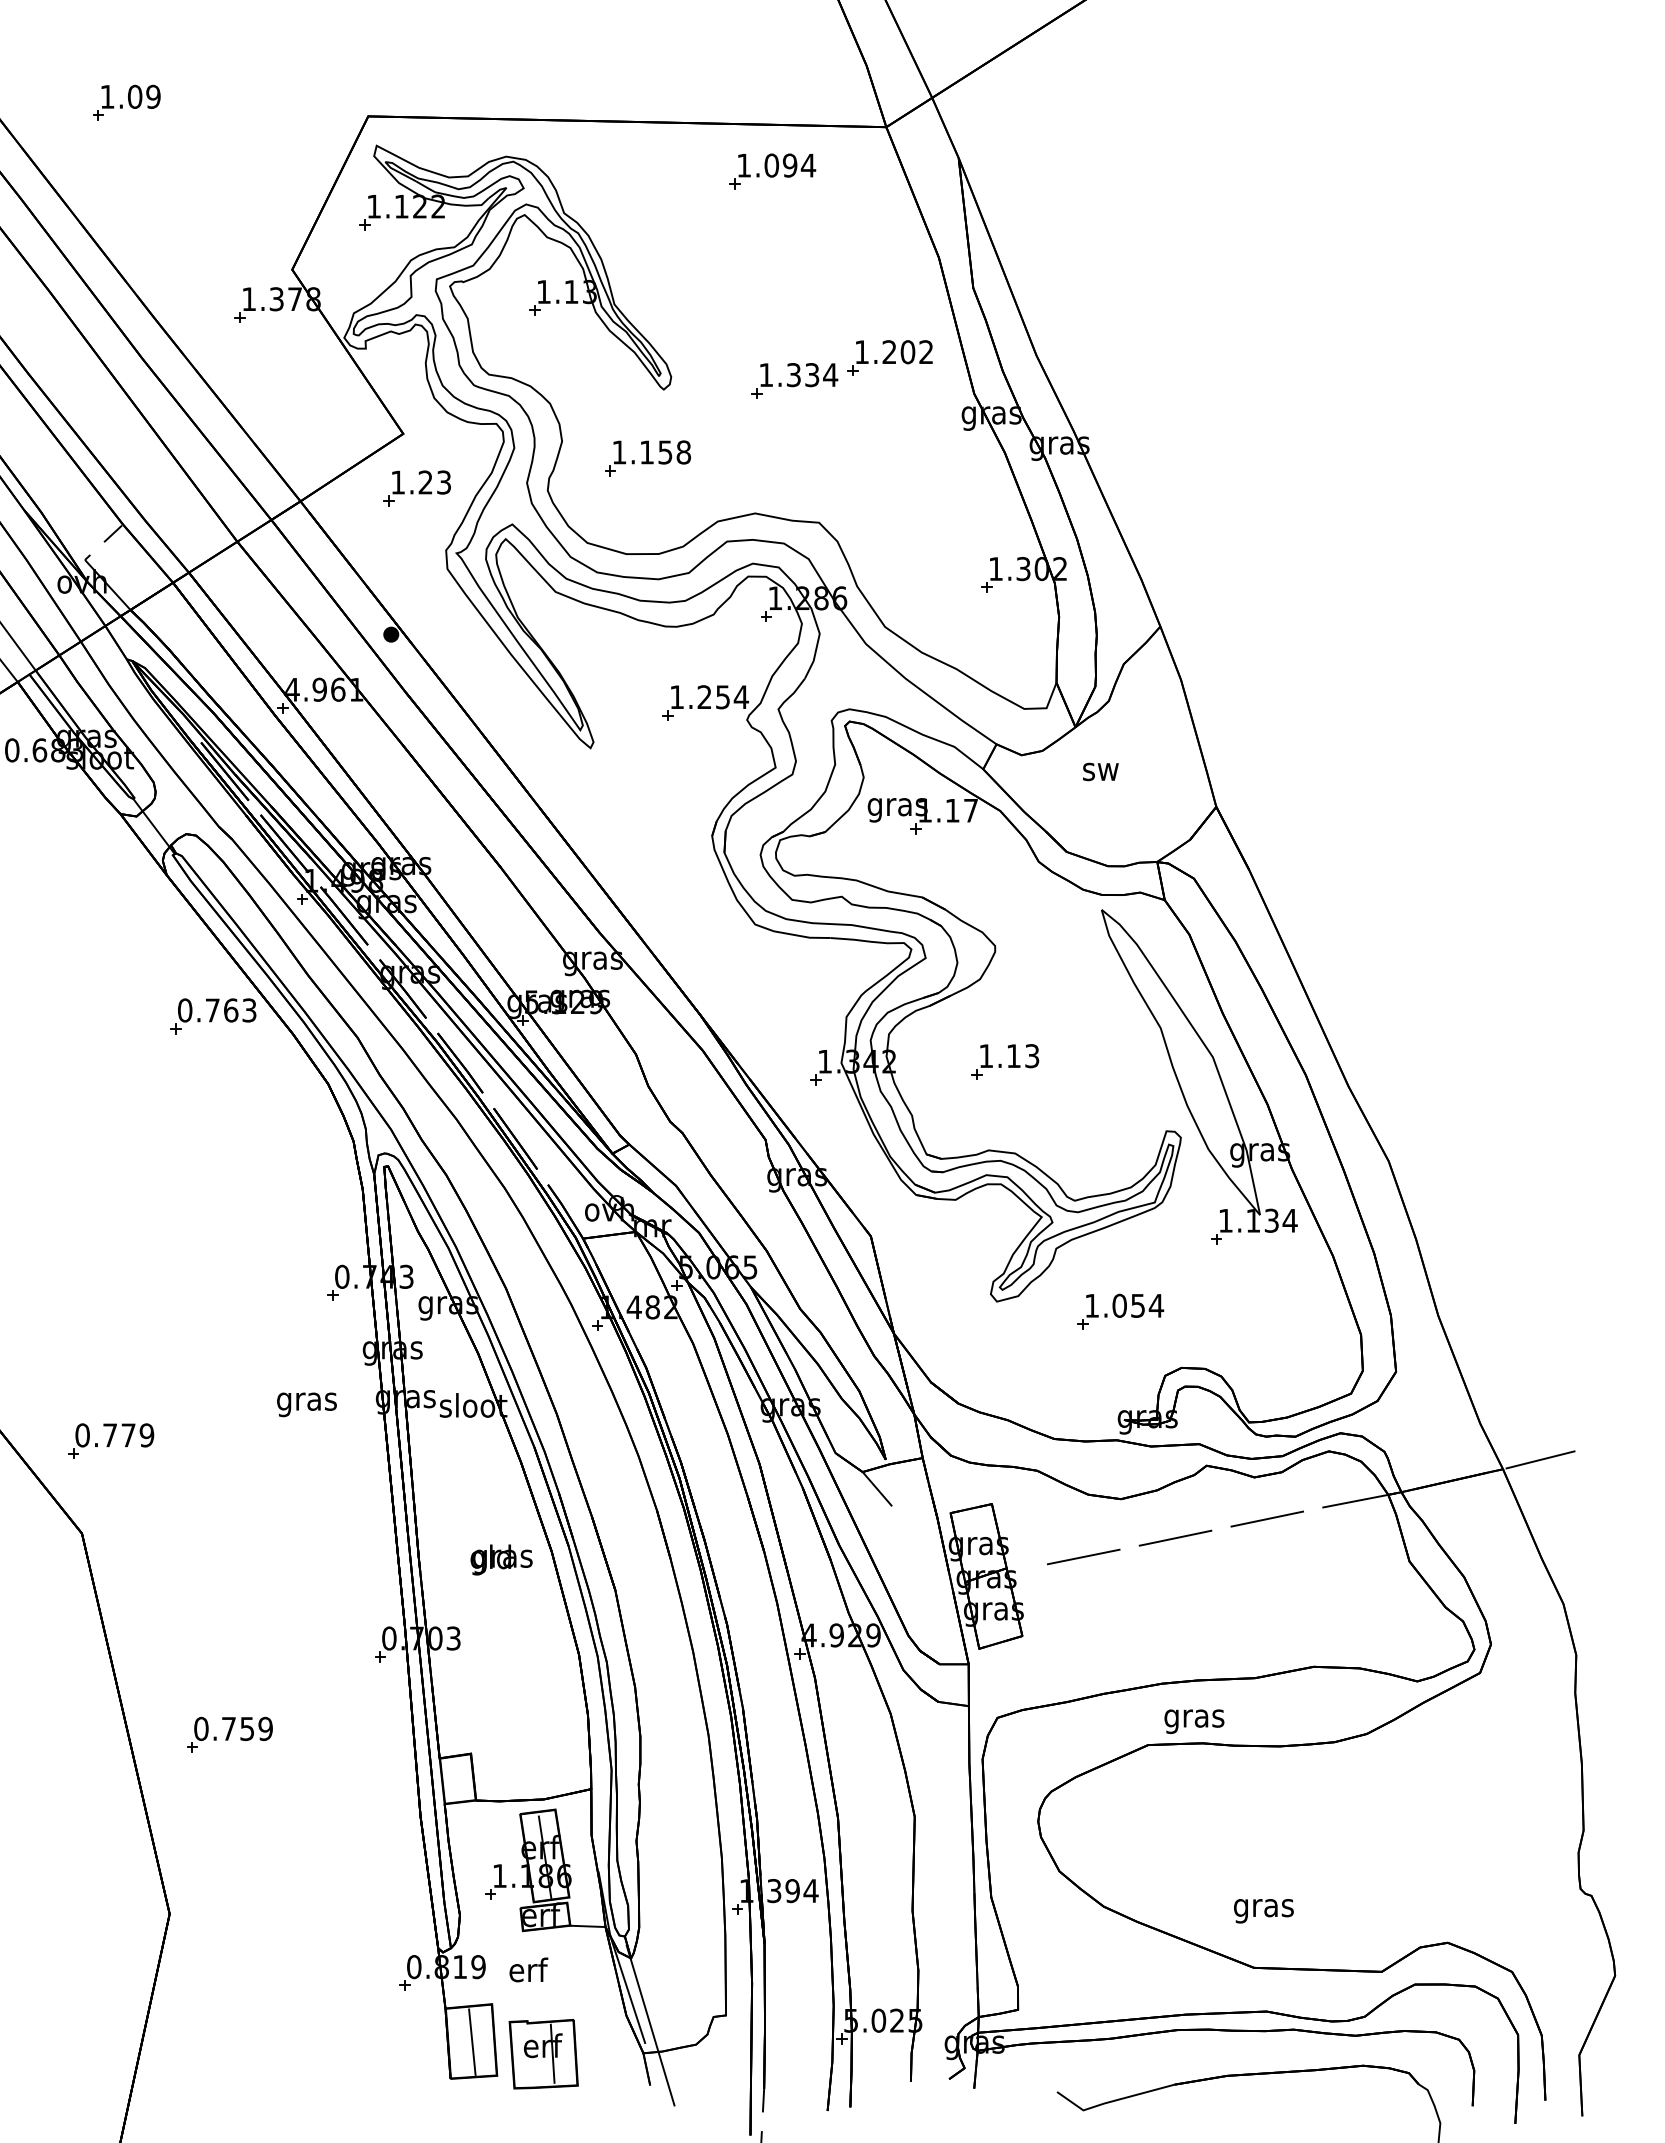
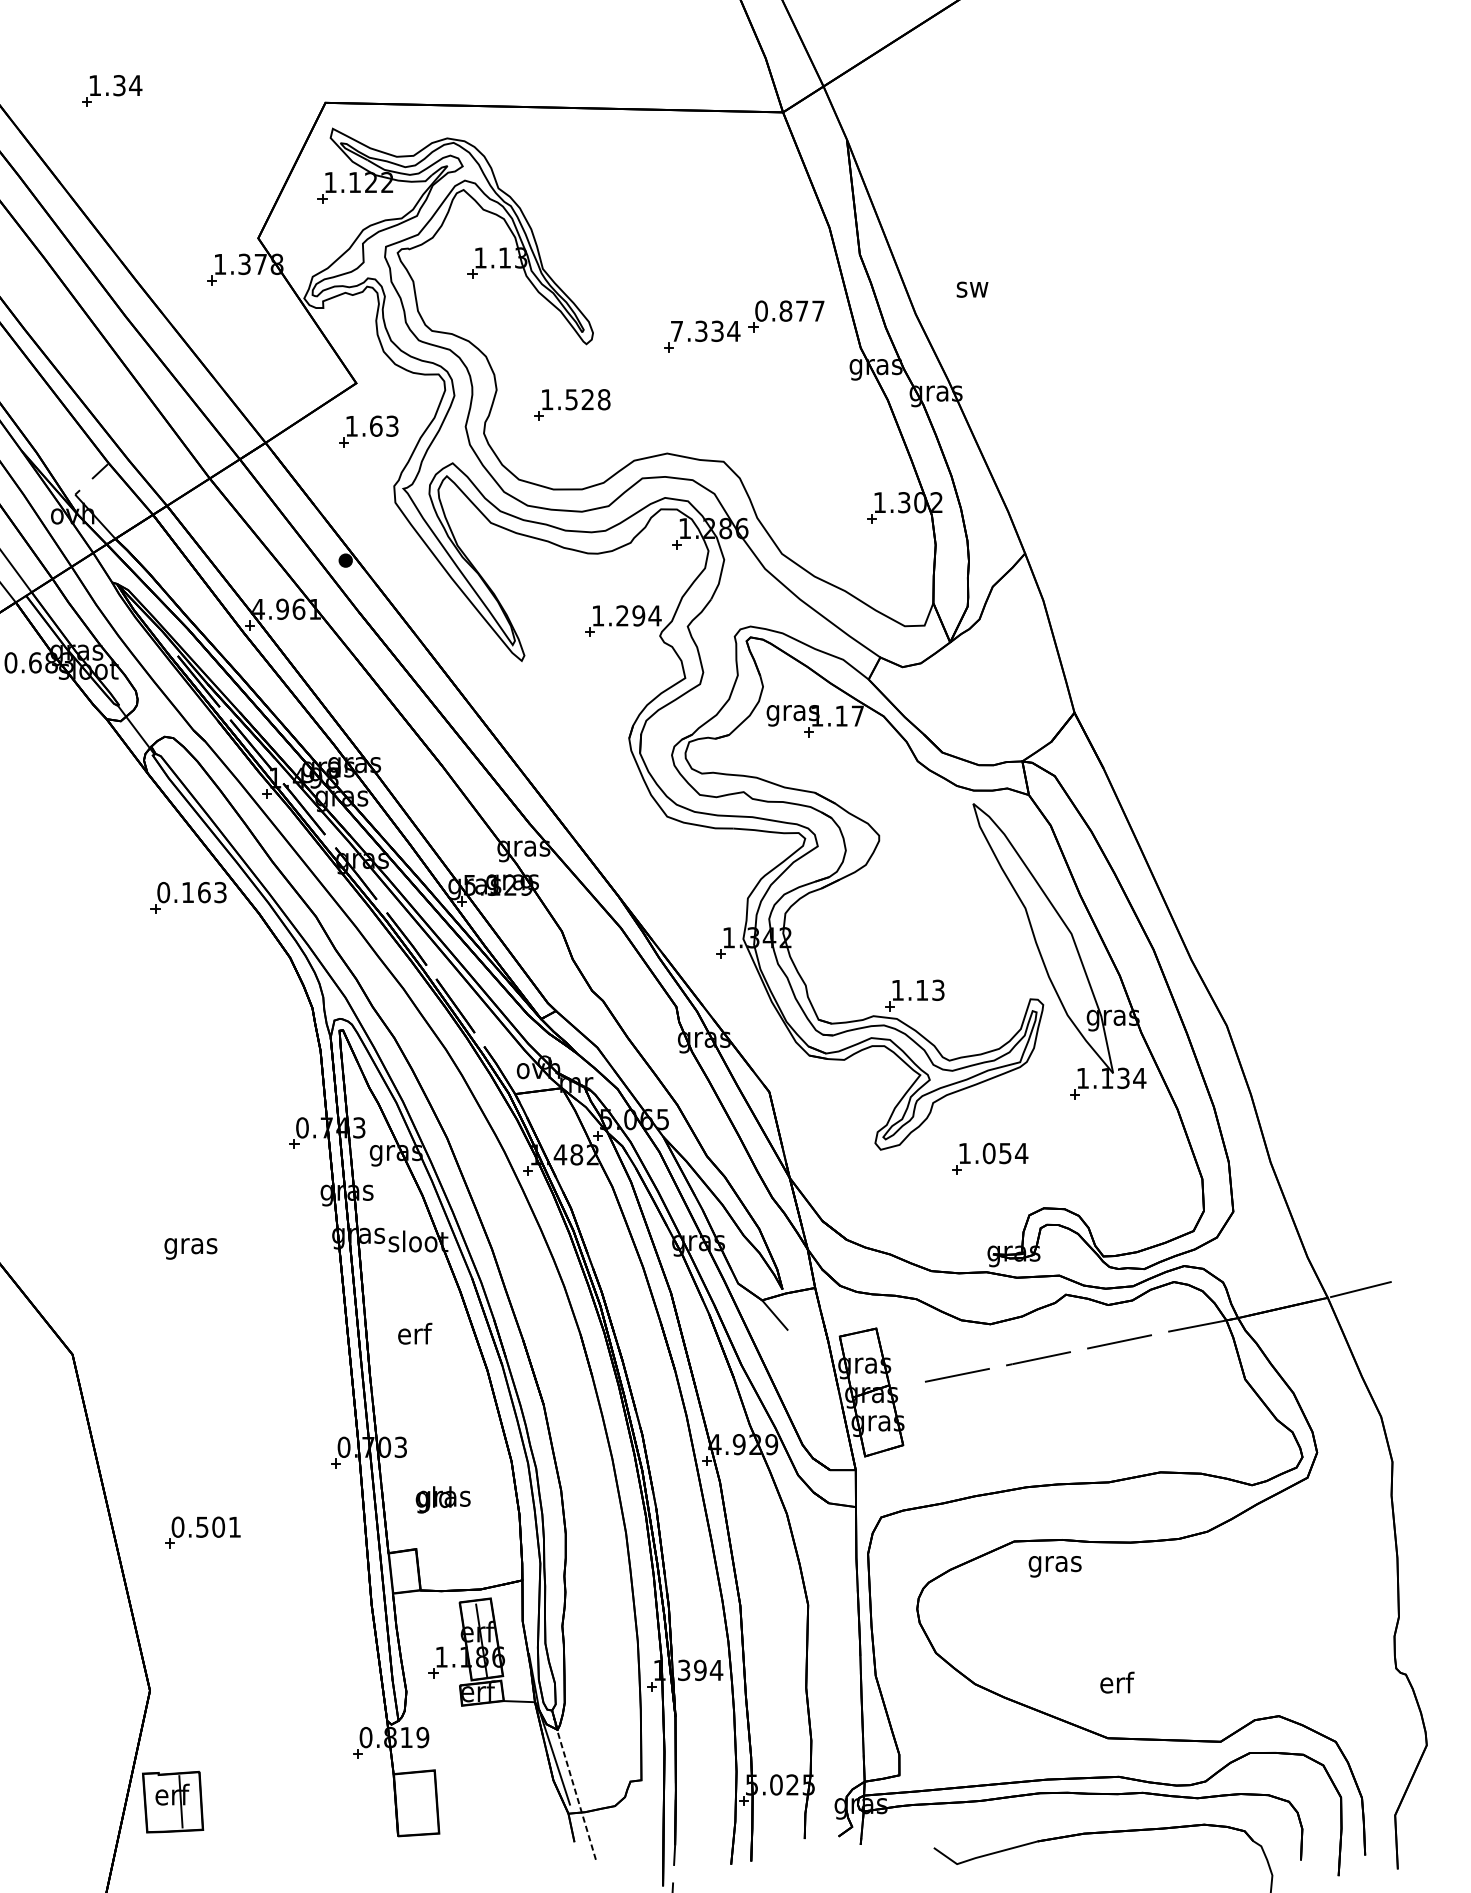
text: (144, 96) -> (127, 85), 1.09 -> 1.34
part: (772, 171) -> (682, 151), removed
text: (893, 352) -> (789, 311), 1.202 -> 0.877
text: (765, 374) -> (676, 330), 1.334 -> 7.334
text: (656, 452) -> (580, 399), 1.158 -> 1.528
text: (425, 482) -> (375, 426), 1.23 -> 1.63
text: (722, 697) -> (638, 616), 1.254 -> 1.294
text: (1100, 771) -> (972, 289), moved
text: (212, 1010) -> (187, 892), 0.763 -> 0.163
part: (1005, 1061) -> (914, 995), moved
text: (306, 1404) -> (190, 1248), moved
part: (111, 1440) -> (98, 1272), removed
text: (501, 1559) -> (443, 1499), moved
text: (1194, 1721) -> (1055, 1566), moved
text: (247, 1728) -> (218, 1526), 0.759 -> 0.501
text: (1263, 1907) -> (1116, 1684), gras -> erf
text: (528, 1969) -> (414, 1333), moved
line: (650, 2025) -> (574, 1789), solid -> dashed
line: (472, 2041) -> (417, 1803), removed
part: (543, 2054) -> (172, 1802), moved

